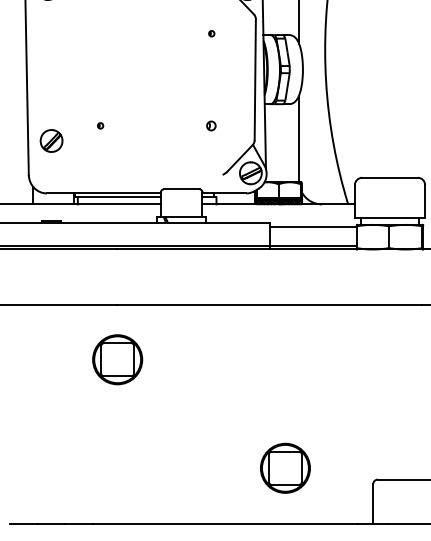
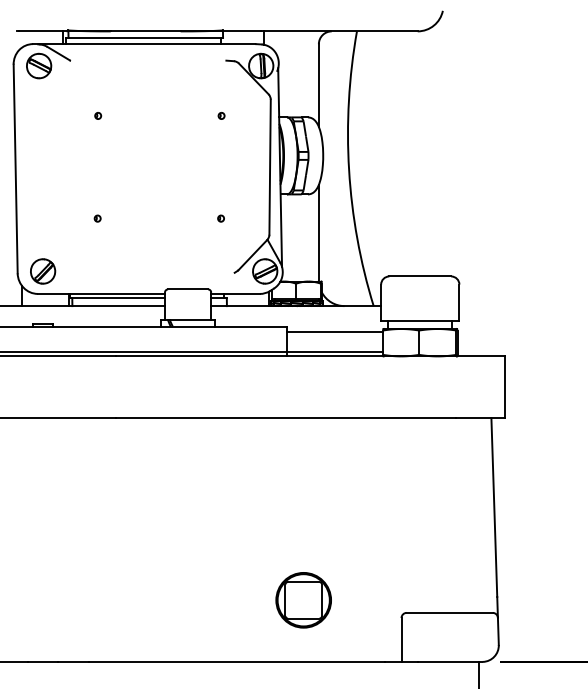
part: (101, 33) -> (98, 115), added
part: (210, 125) -> (220, 218), size x0.62
part: (51, 141) -> (43, 271), moved
part: (117, 359) -> (116, 479), removed

